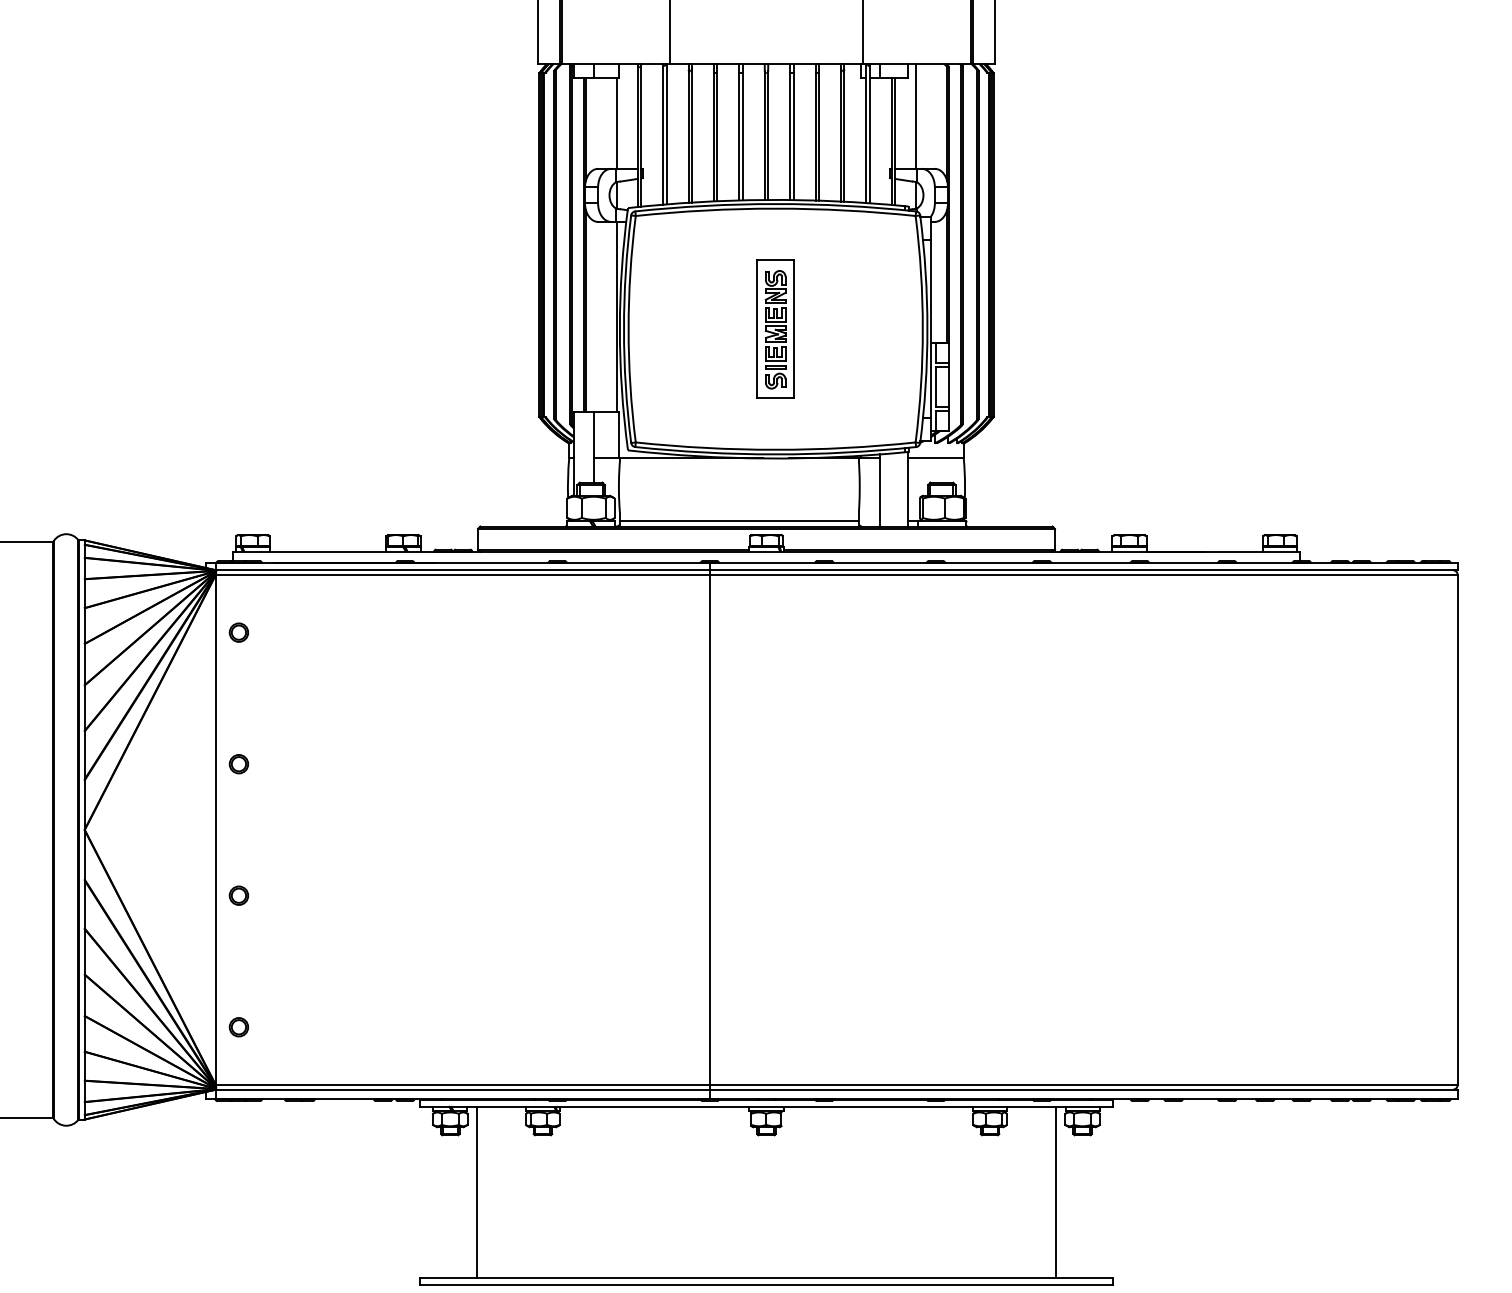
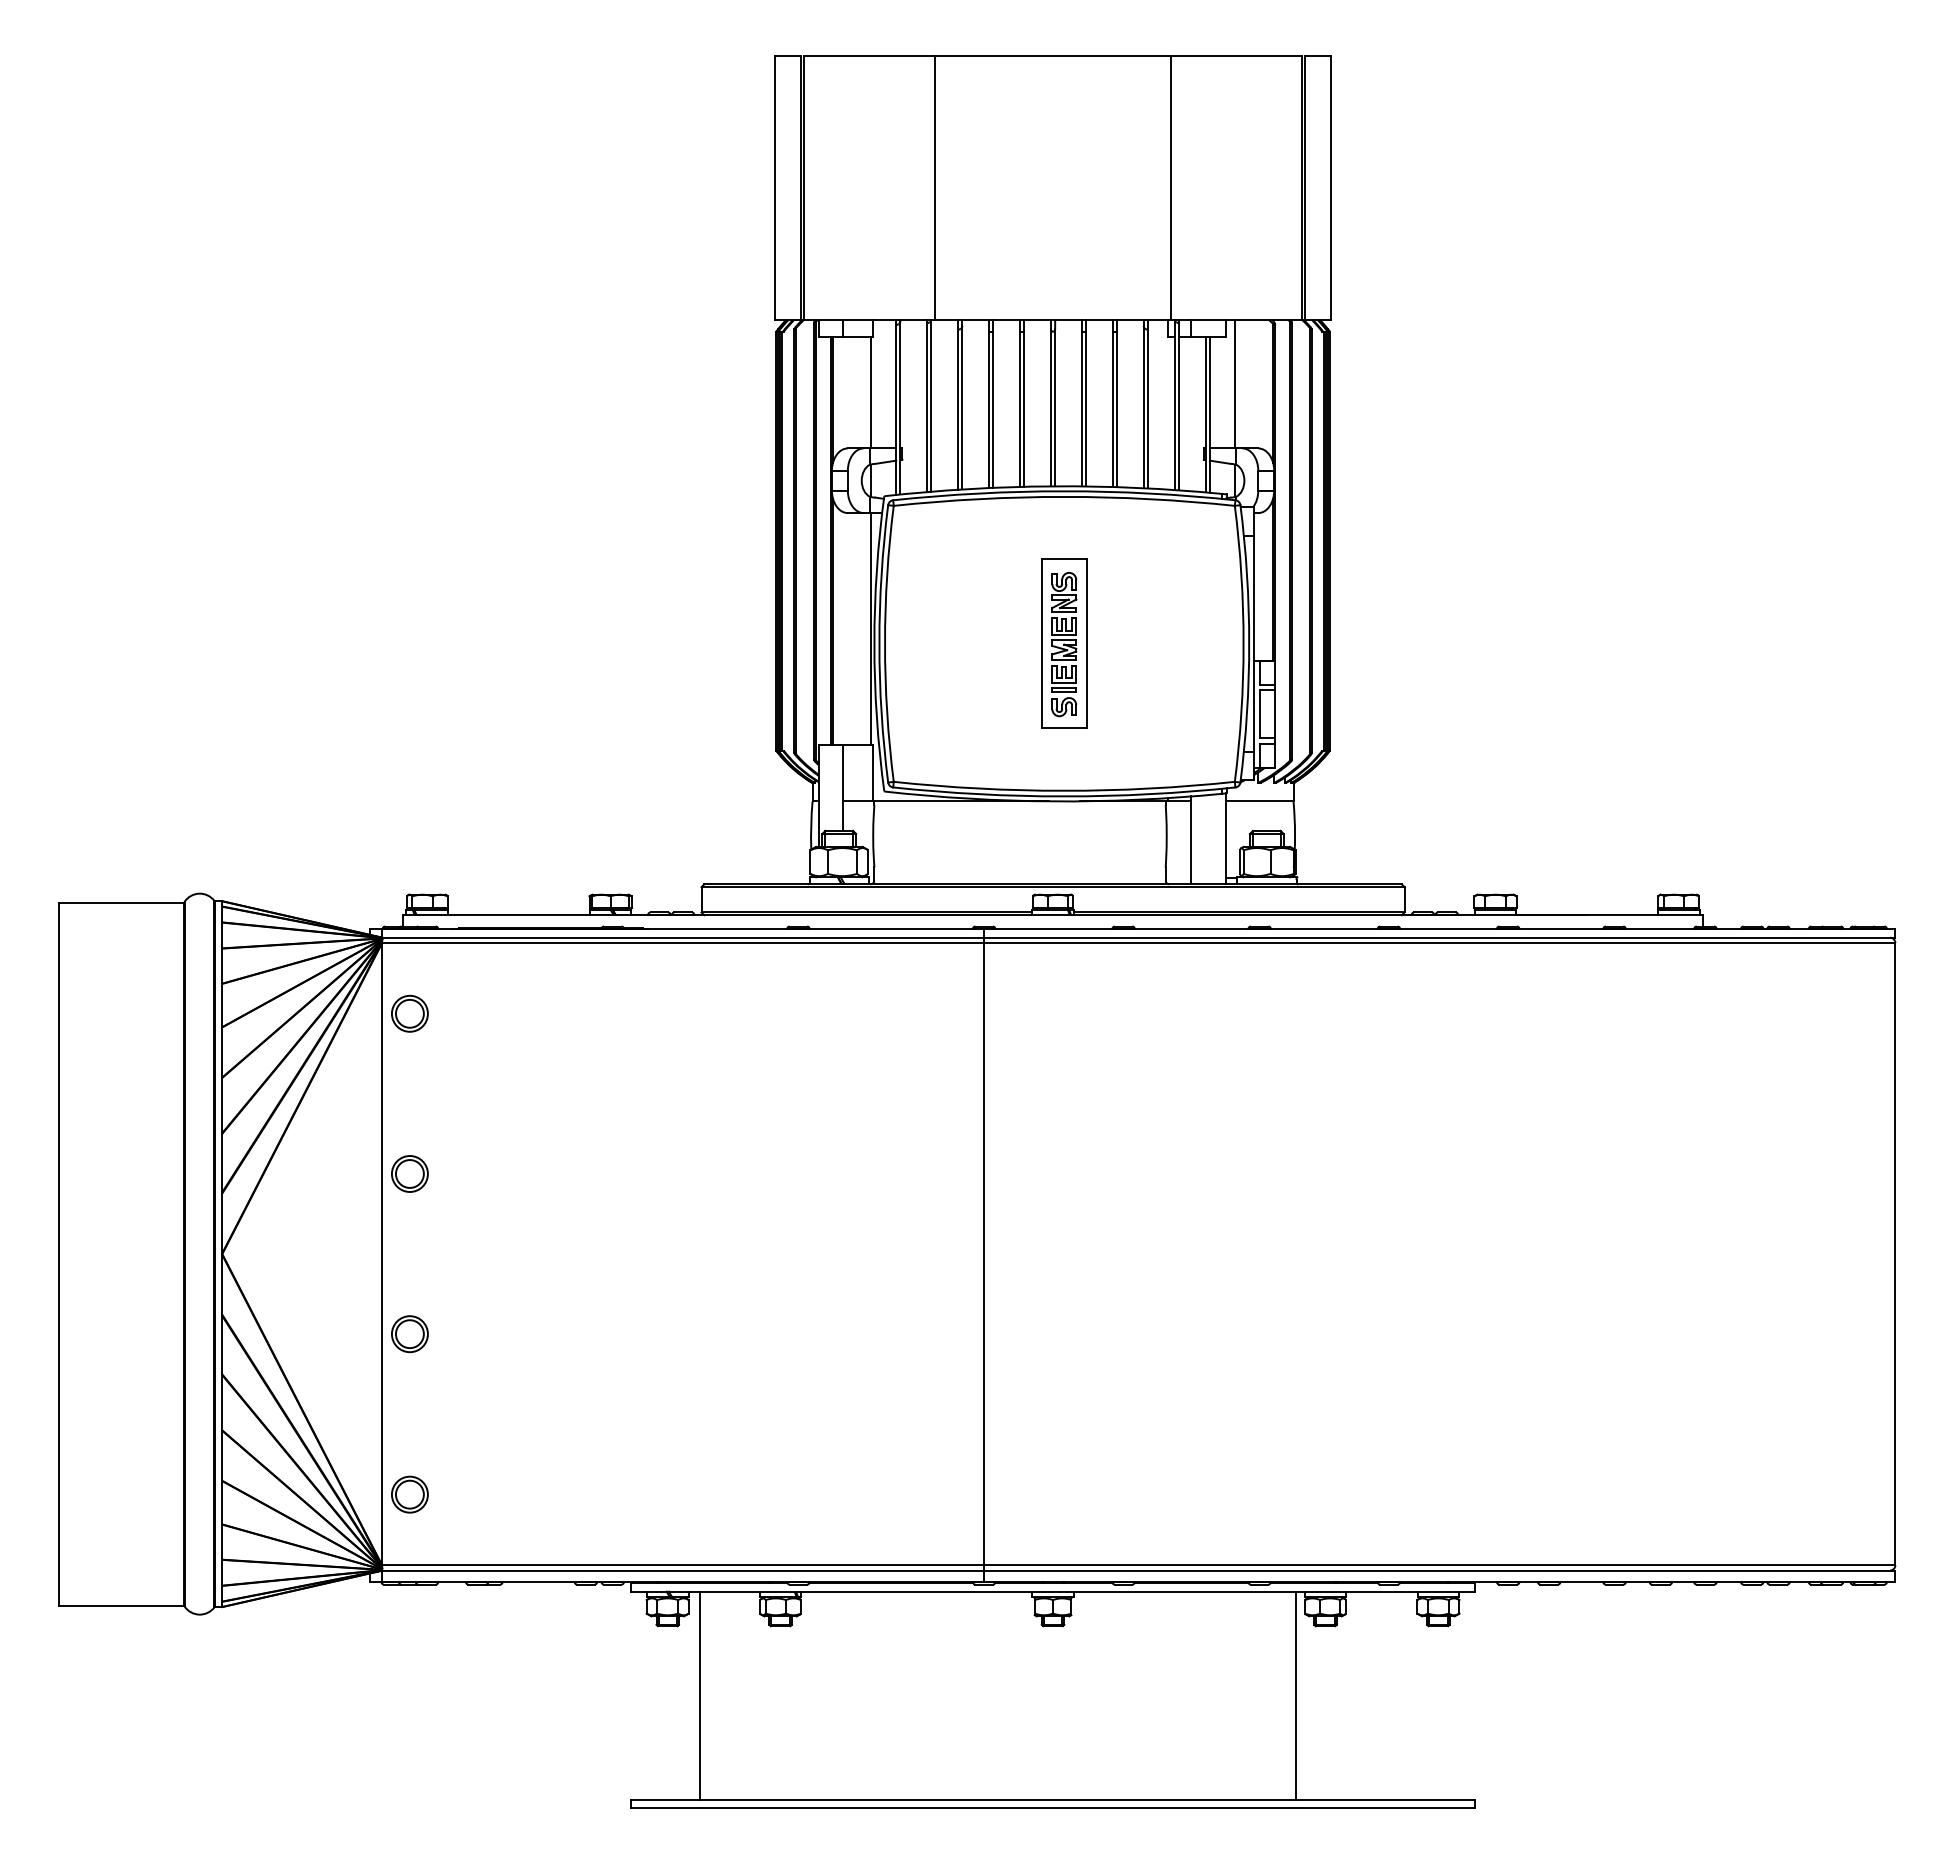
line: (738, 521) -> (1019, 878), removed
part: (239, 632) -> (410, 1013), size x1.6
part: (239, 763) -> (410, 1173), size x1.6
part: (239, 895) -> (410, 1334), size x1.6
part: (239, 1027) -> (410, 1494), size x1.6
line: (1056, 1192) -> (1296, 1695), moved

